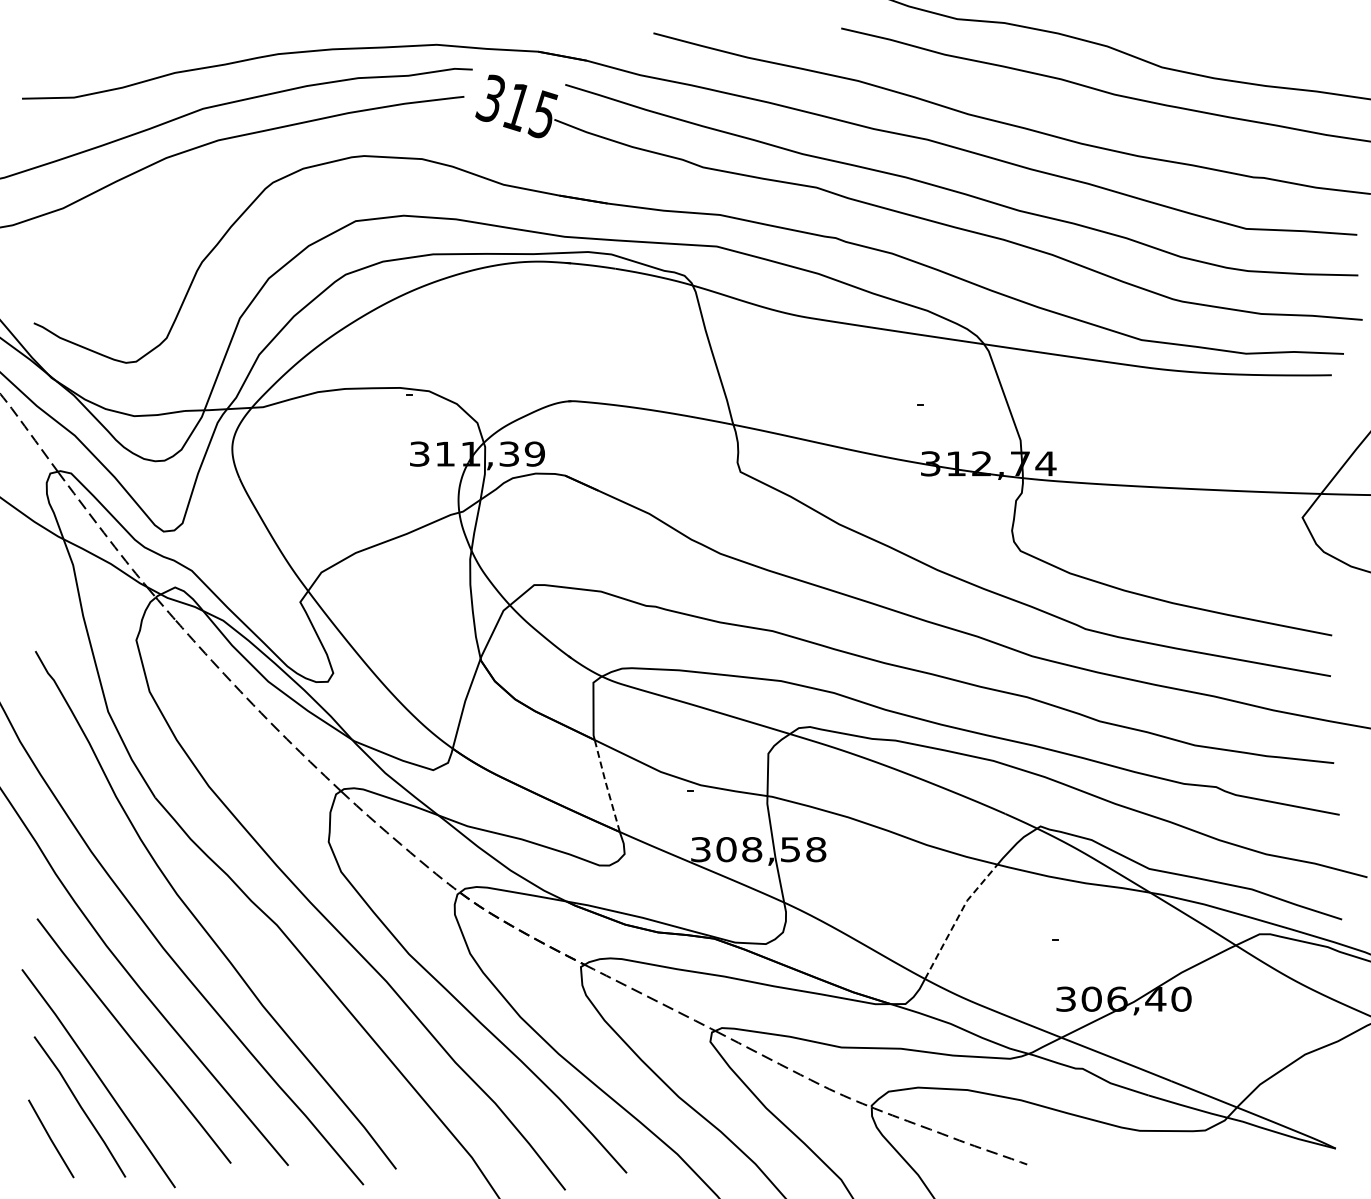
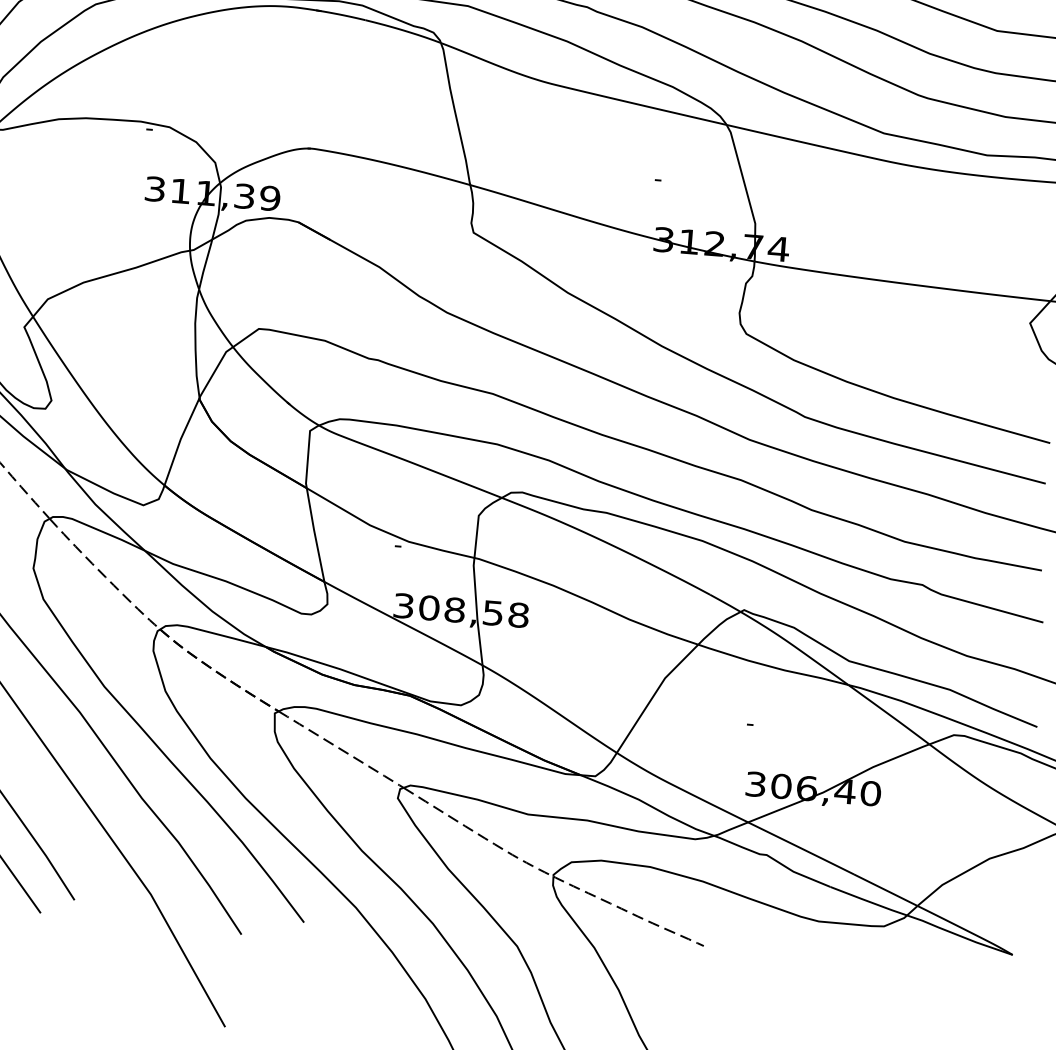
line: (606, 784) -> (314, 533), dashed -> solid
line: (957, 918) -> (654, 695), dashed -> solid

